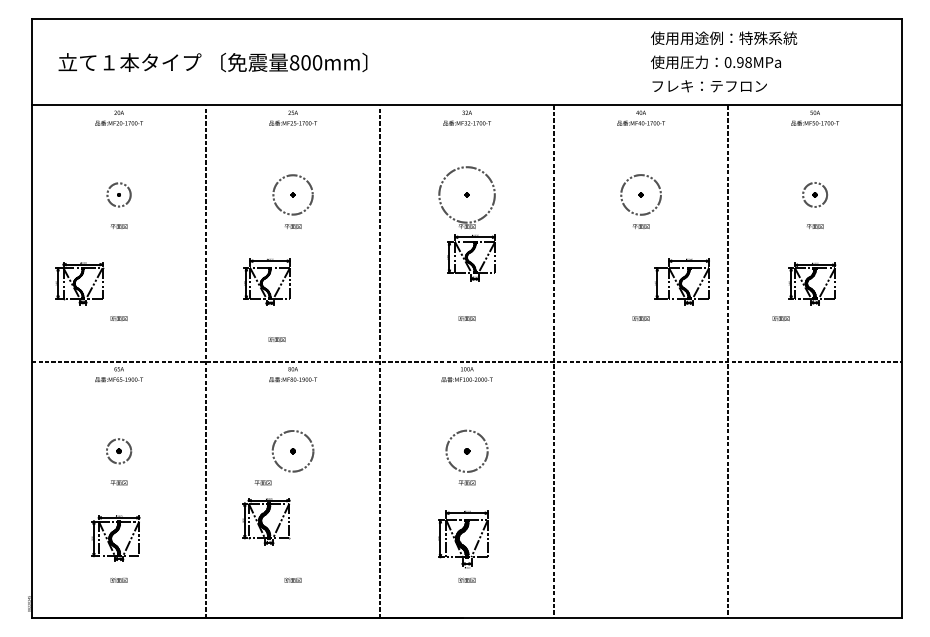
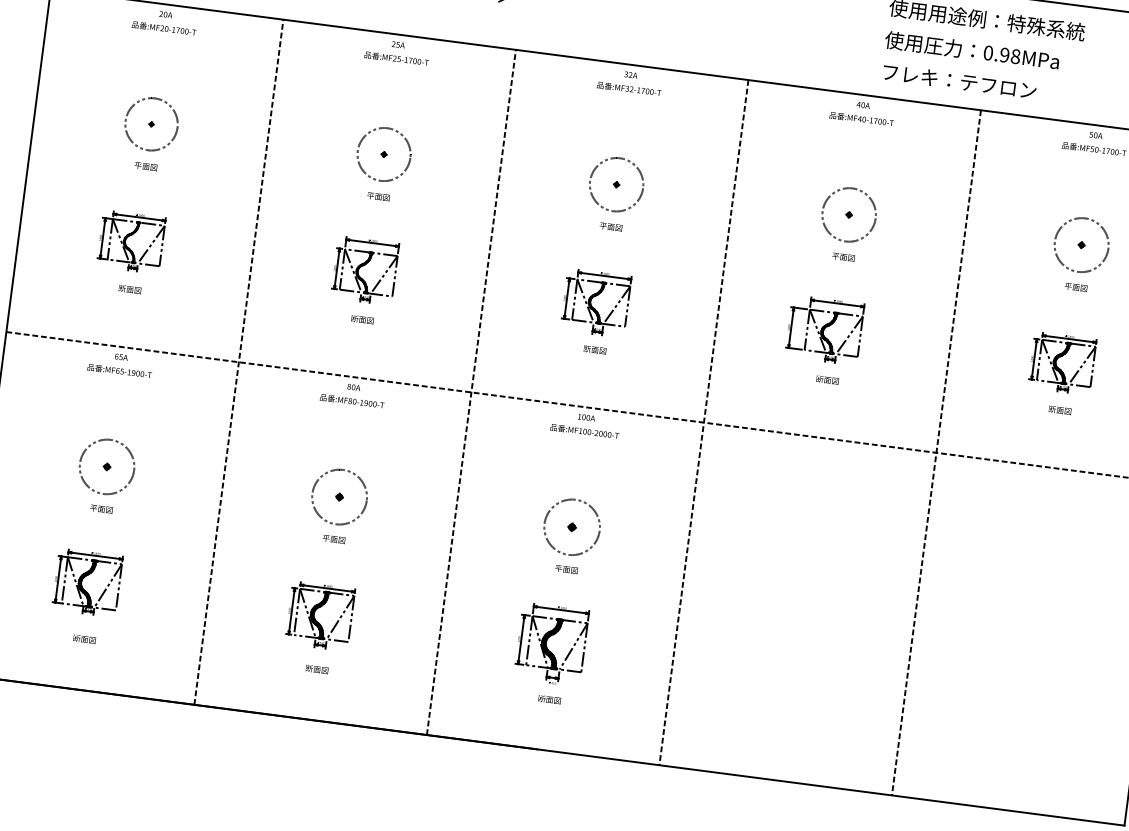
circle: (118, 194) -> (150, 123), size x1.67
circle: (466, 194) -> (615, 184), size x0.71
circle: (815, 194) -> (1082, 244), size x1.67
part: (471, 257) -> (596, 302), moved
part: (266, 281) -> (364, 269), moved
part: (681, 281) -> (823, 329), moved
part: (79, 283) -> (131, 242), moved
text: (780, 318) -> (1059, 410), moved
text: (276, 339) -> (361, 319), moved
circle: (118, 451) -> (106, 467), size x1.67
text: (262, 482) -> (333, 538), moved
part: (266, 521) -> (320, 615), moved

